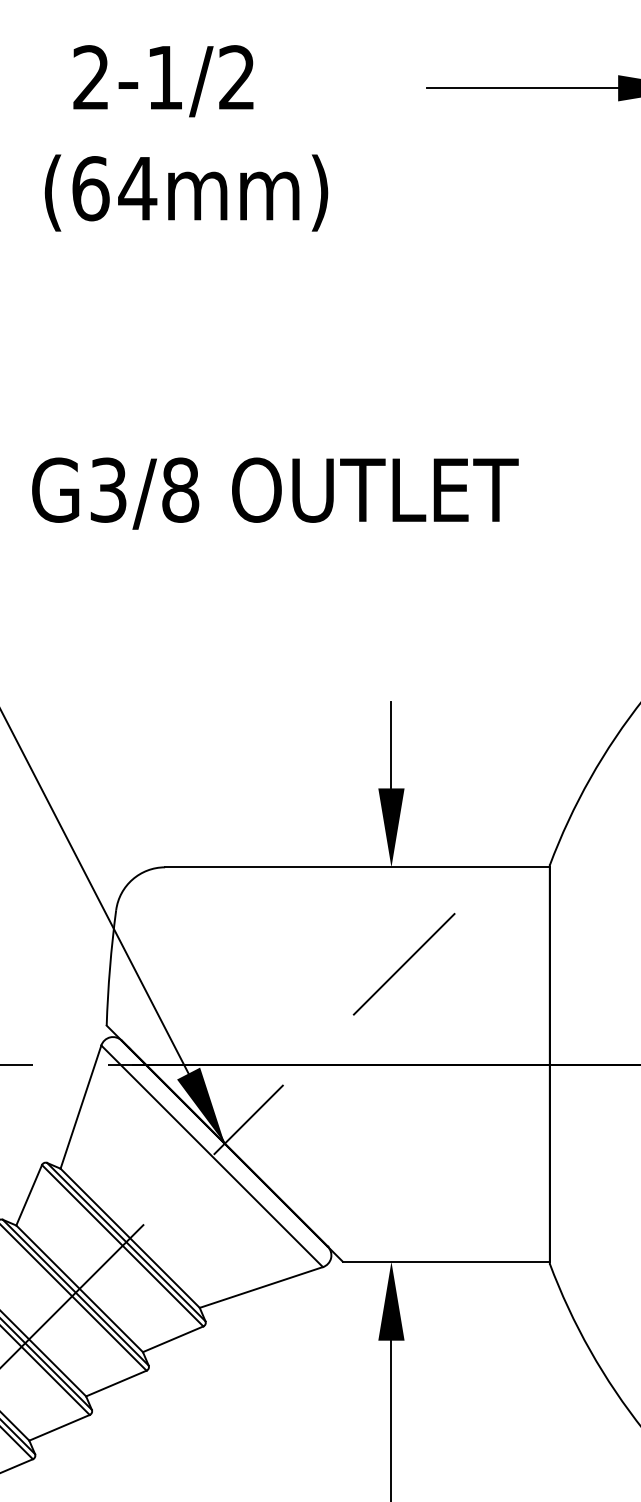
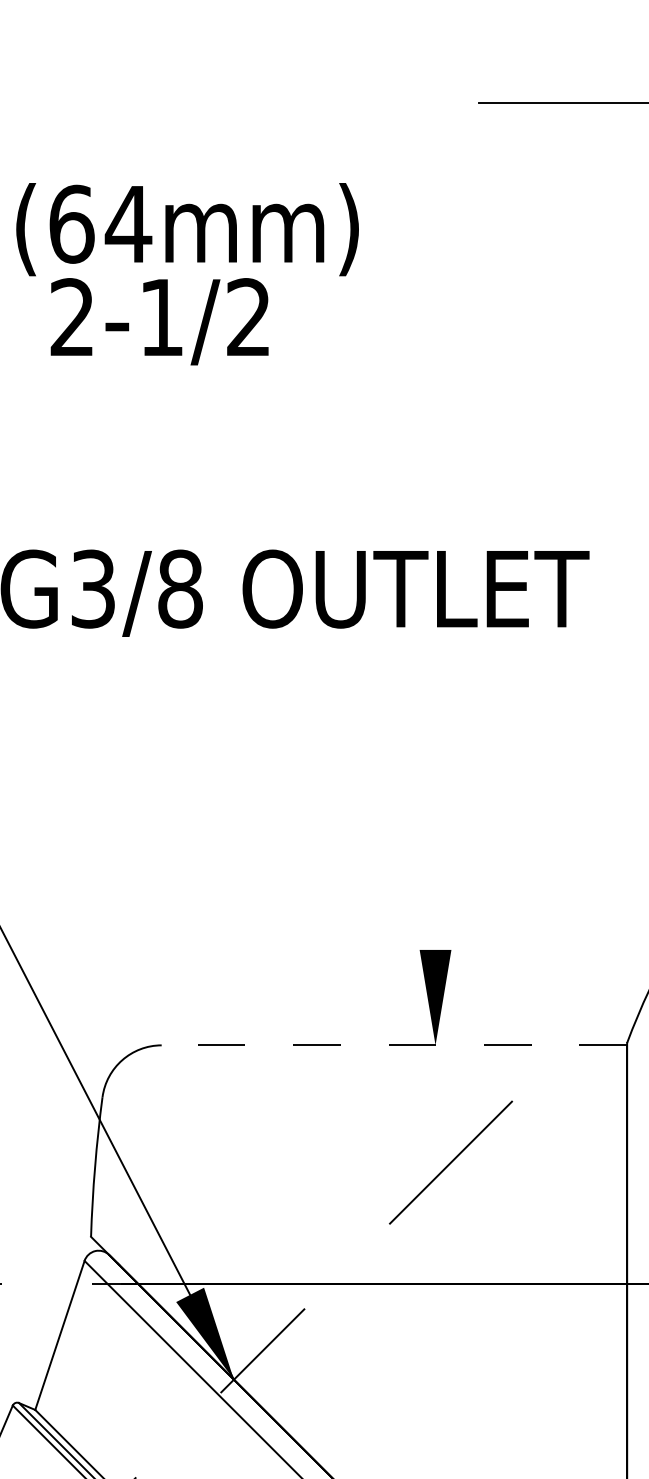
text: (163, 81) -> (159, 322), moved
line: (391, 744) -> (435, 896), removed
line: (356, 867) -> (393, 1045), solid -> dashed

